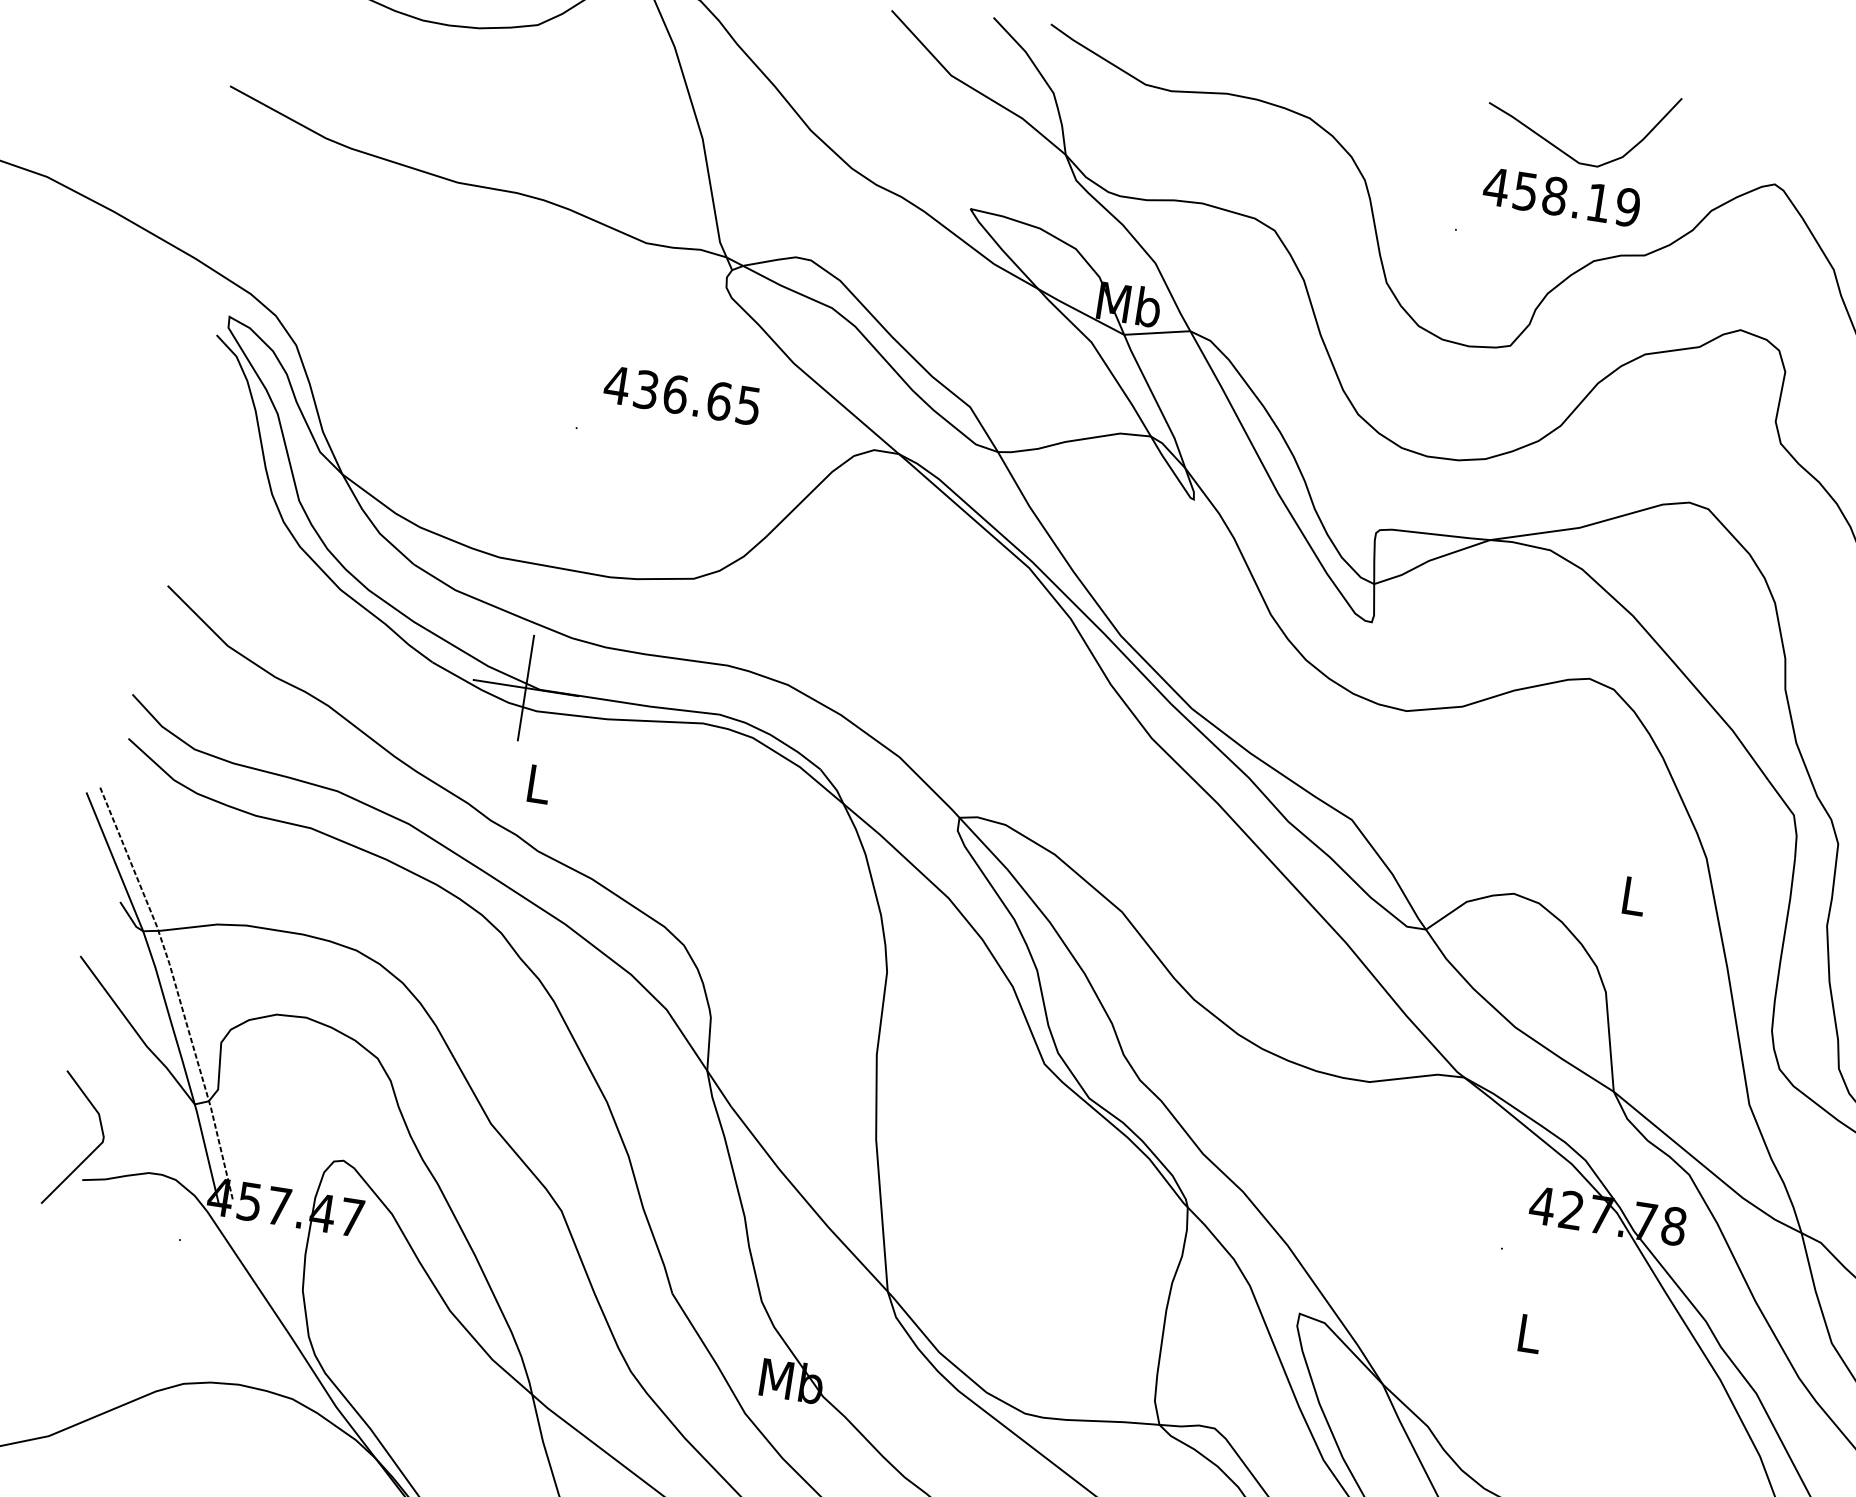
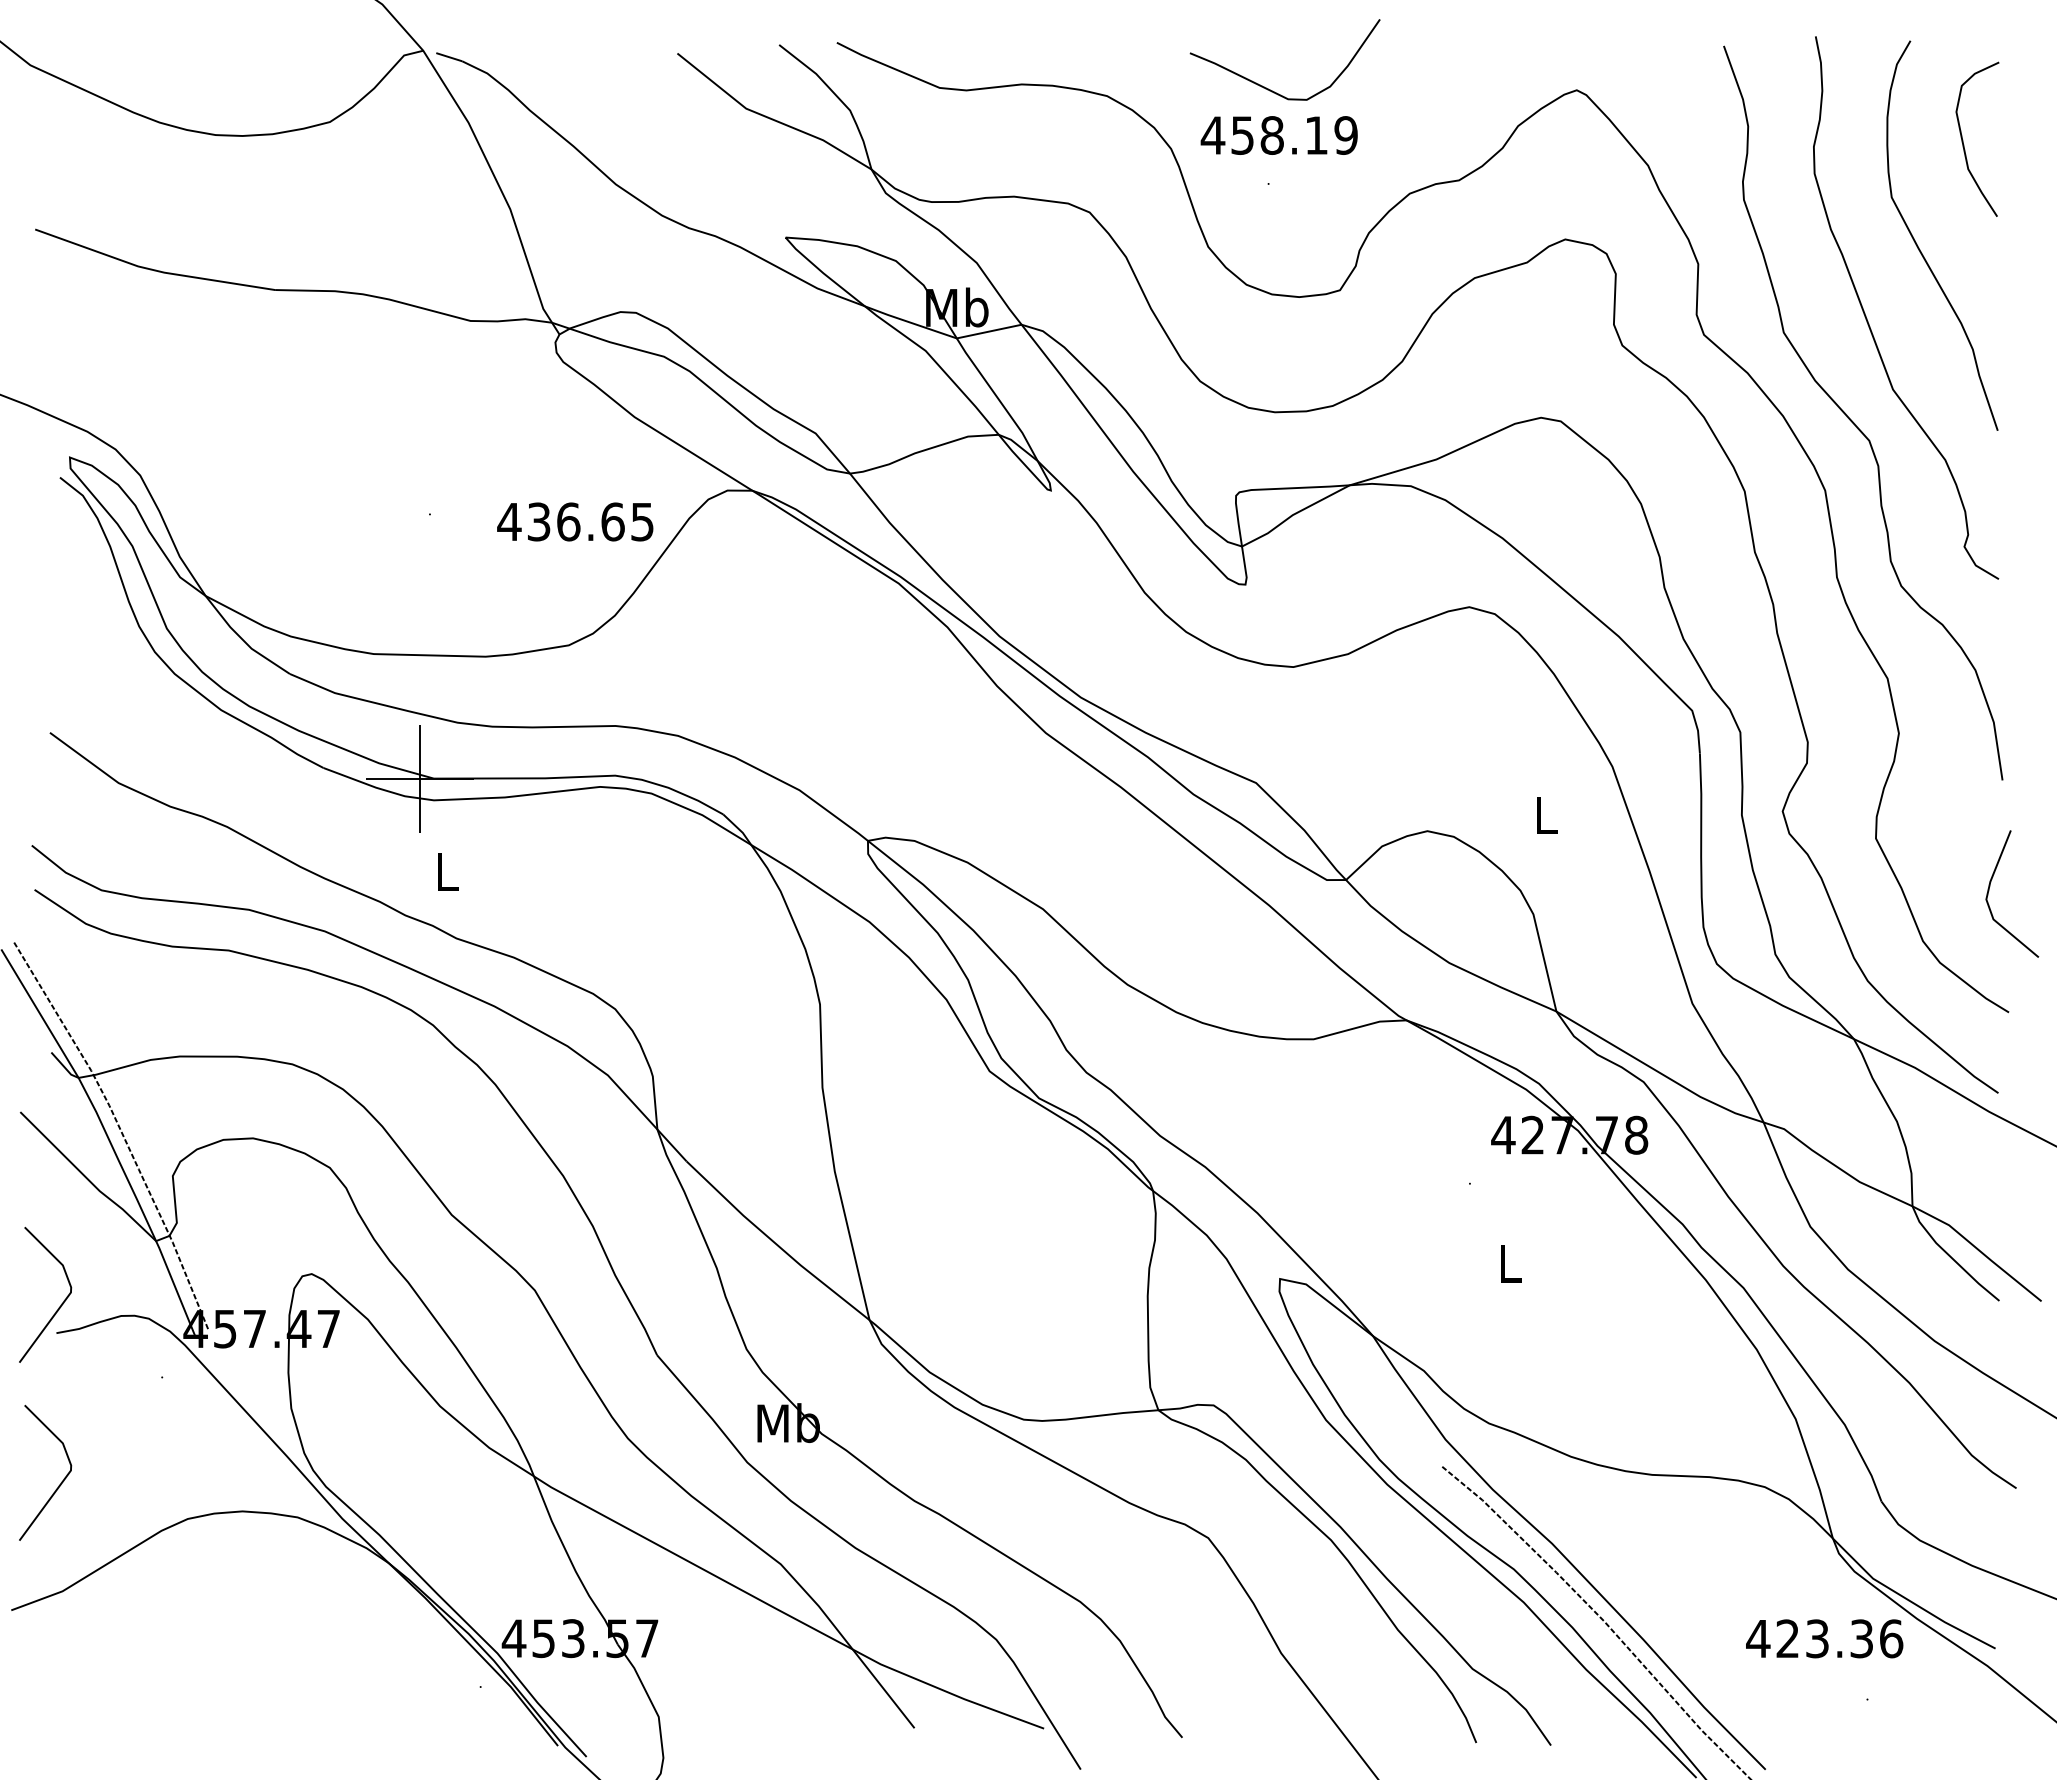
curve: (1563, 150) -> (1270, 89), moved
text: (1561, 197) -> (1278, 135), moved
text: (682, 395) -> (575, 521), moved
line: (64, 1327) -> (61, 1481), added

